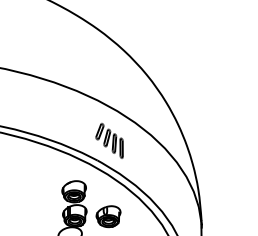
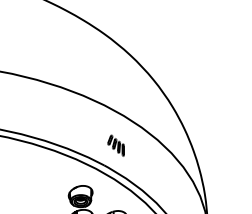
part: (109, 140) -> (116, 145), size x0.6

